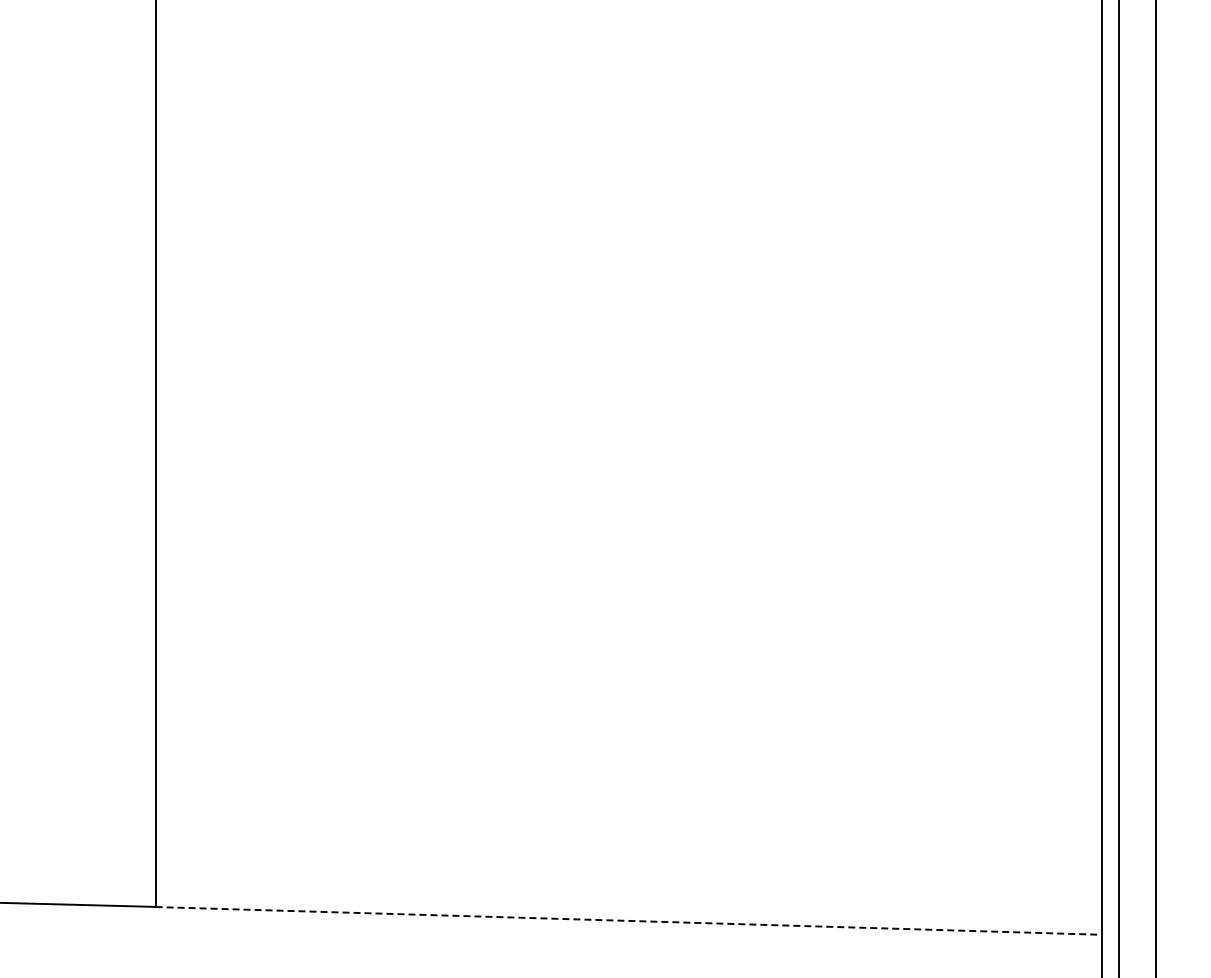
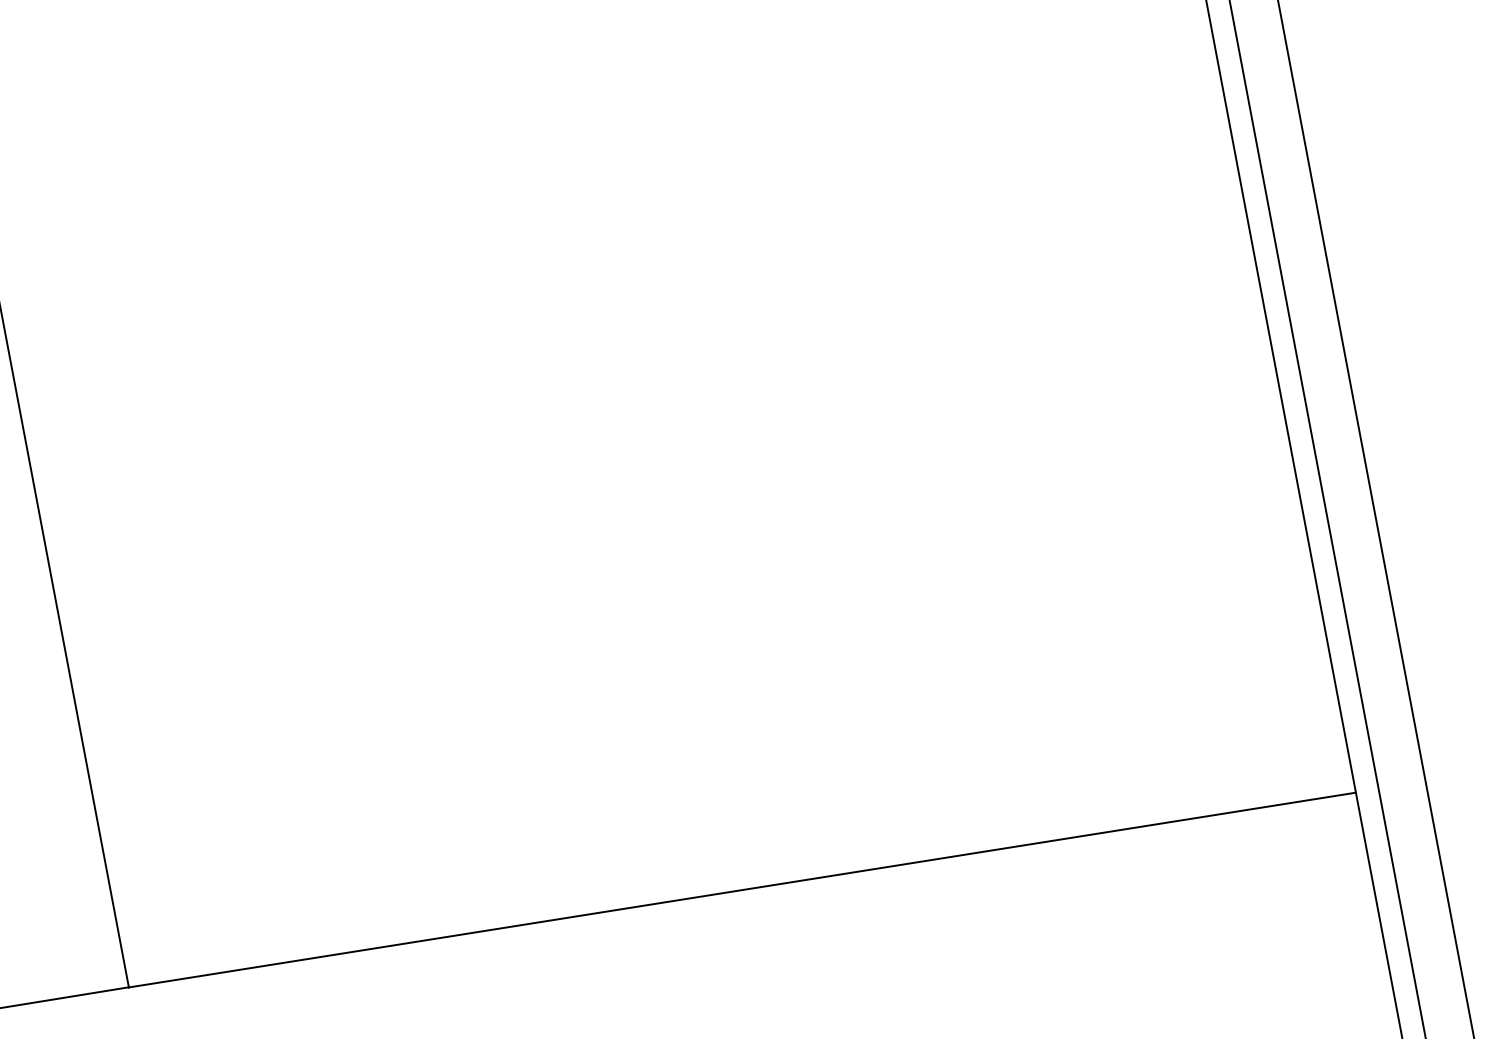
line: (629, 920) -> (743, 889), dashed -> solid

